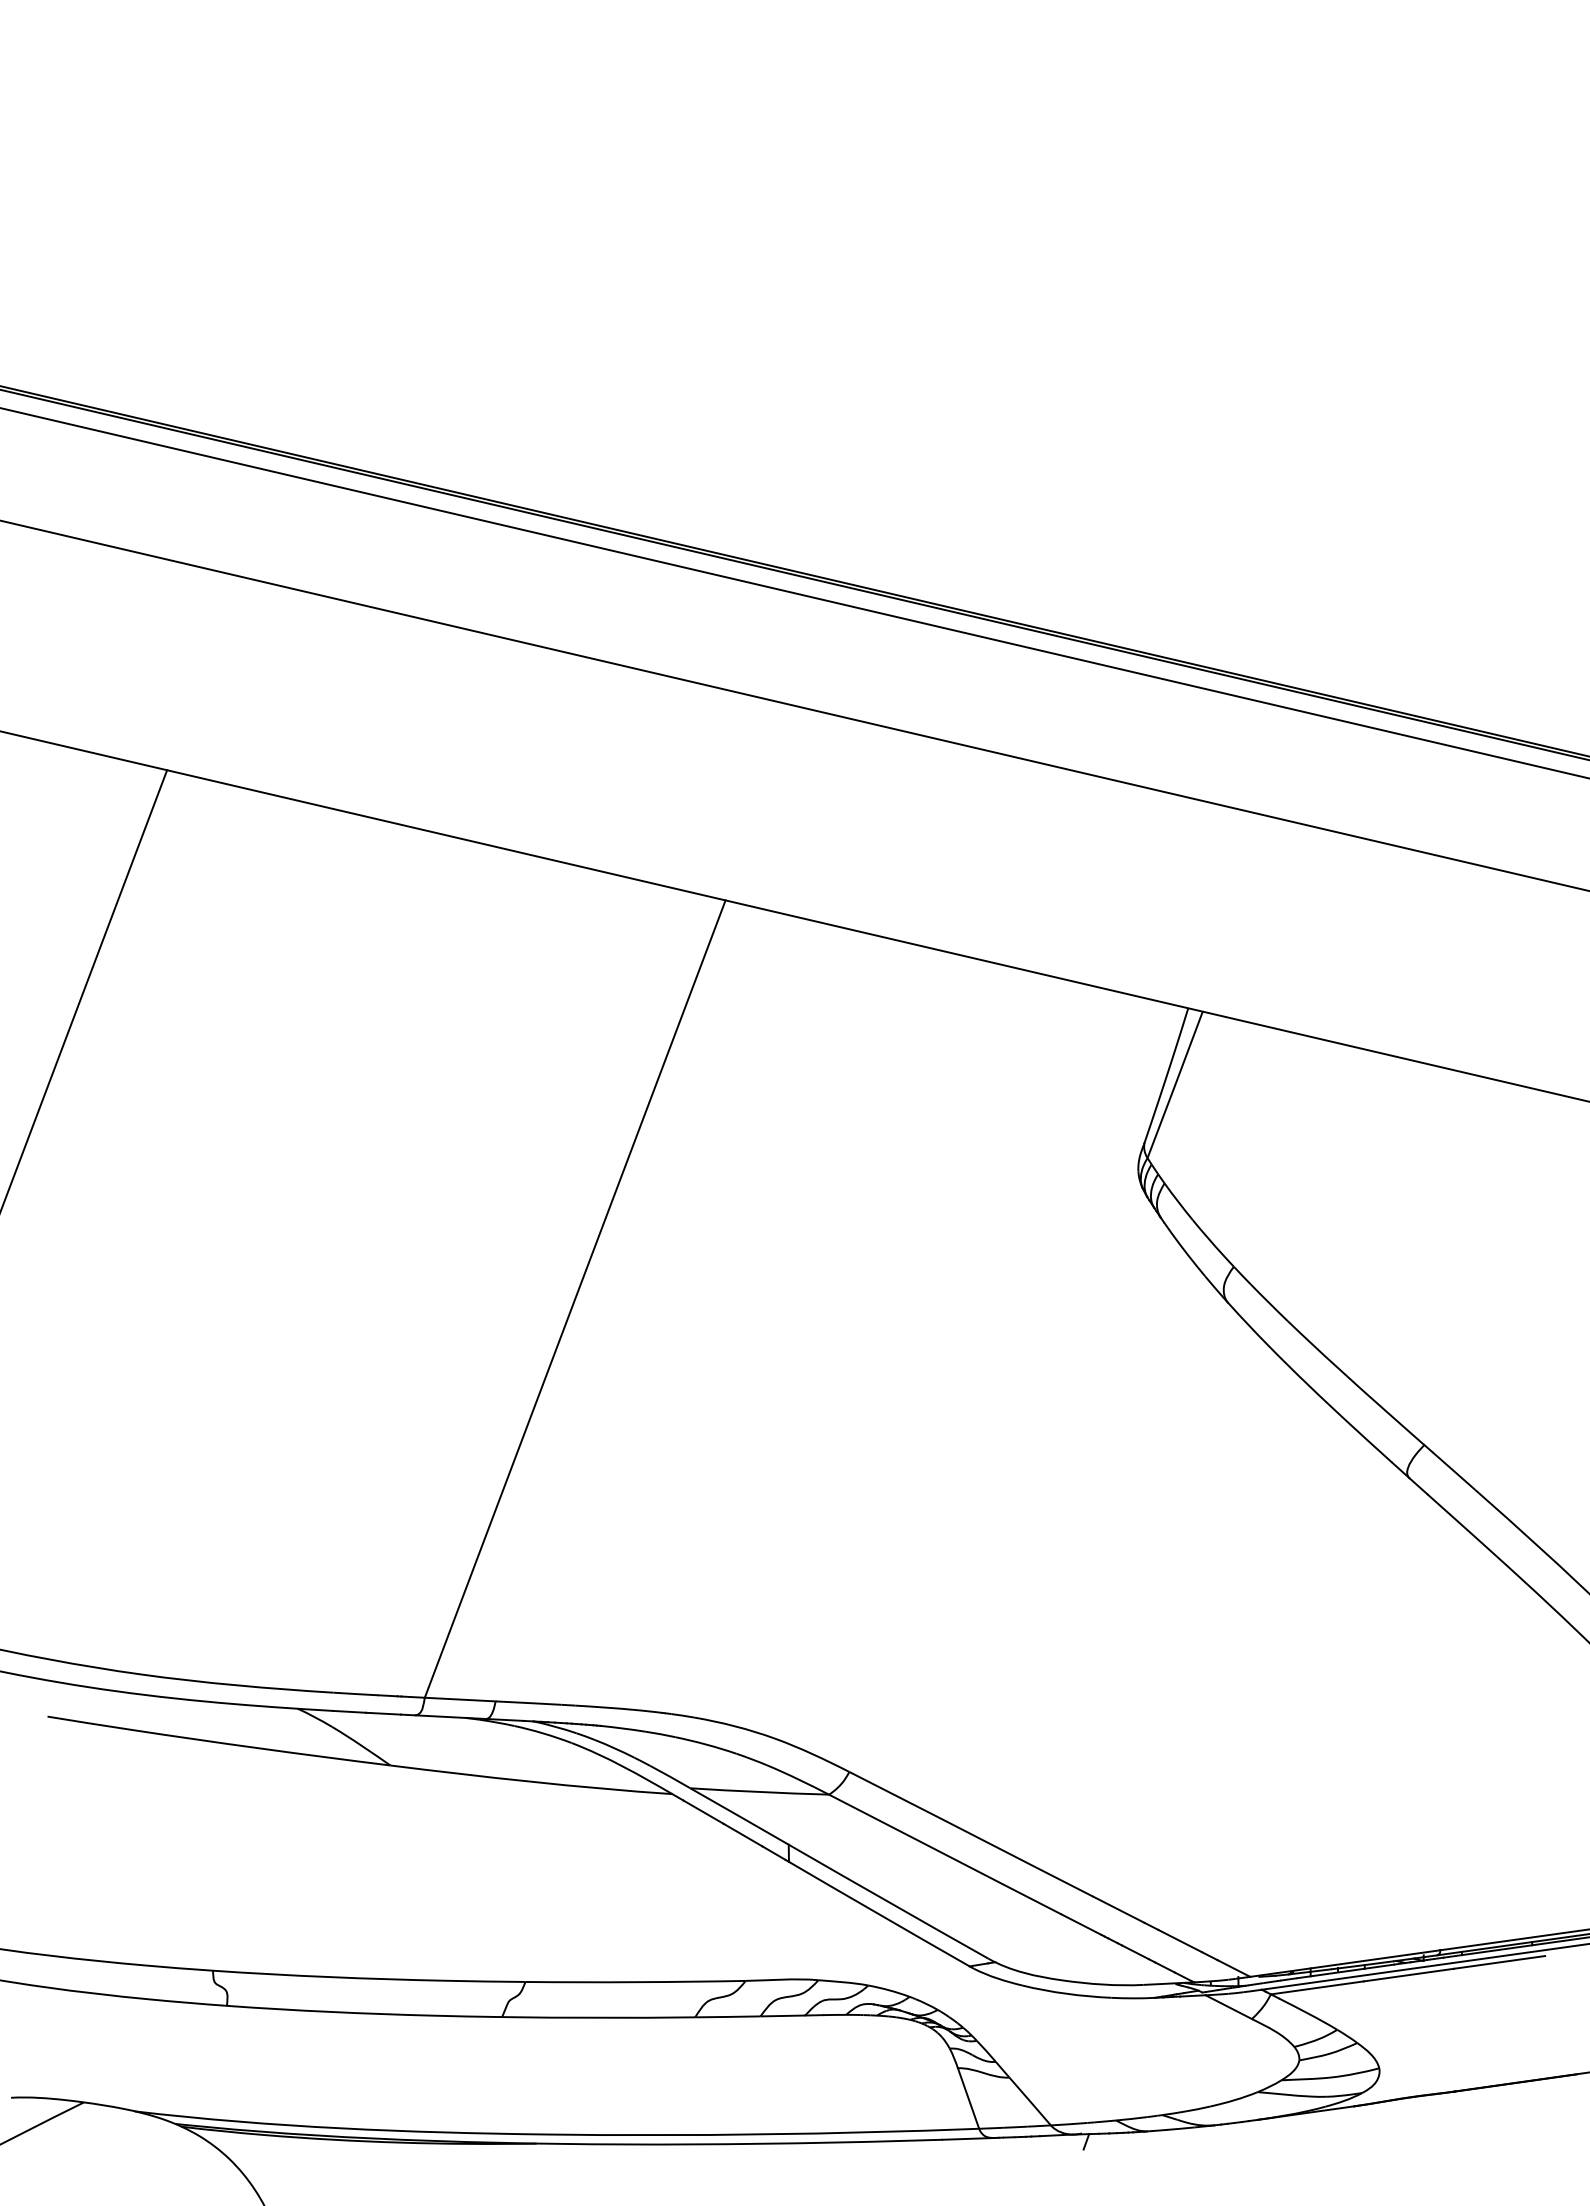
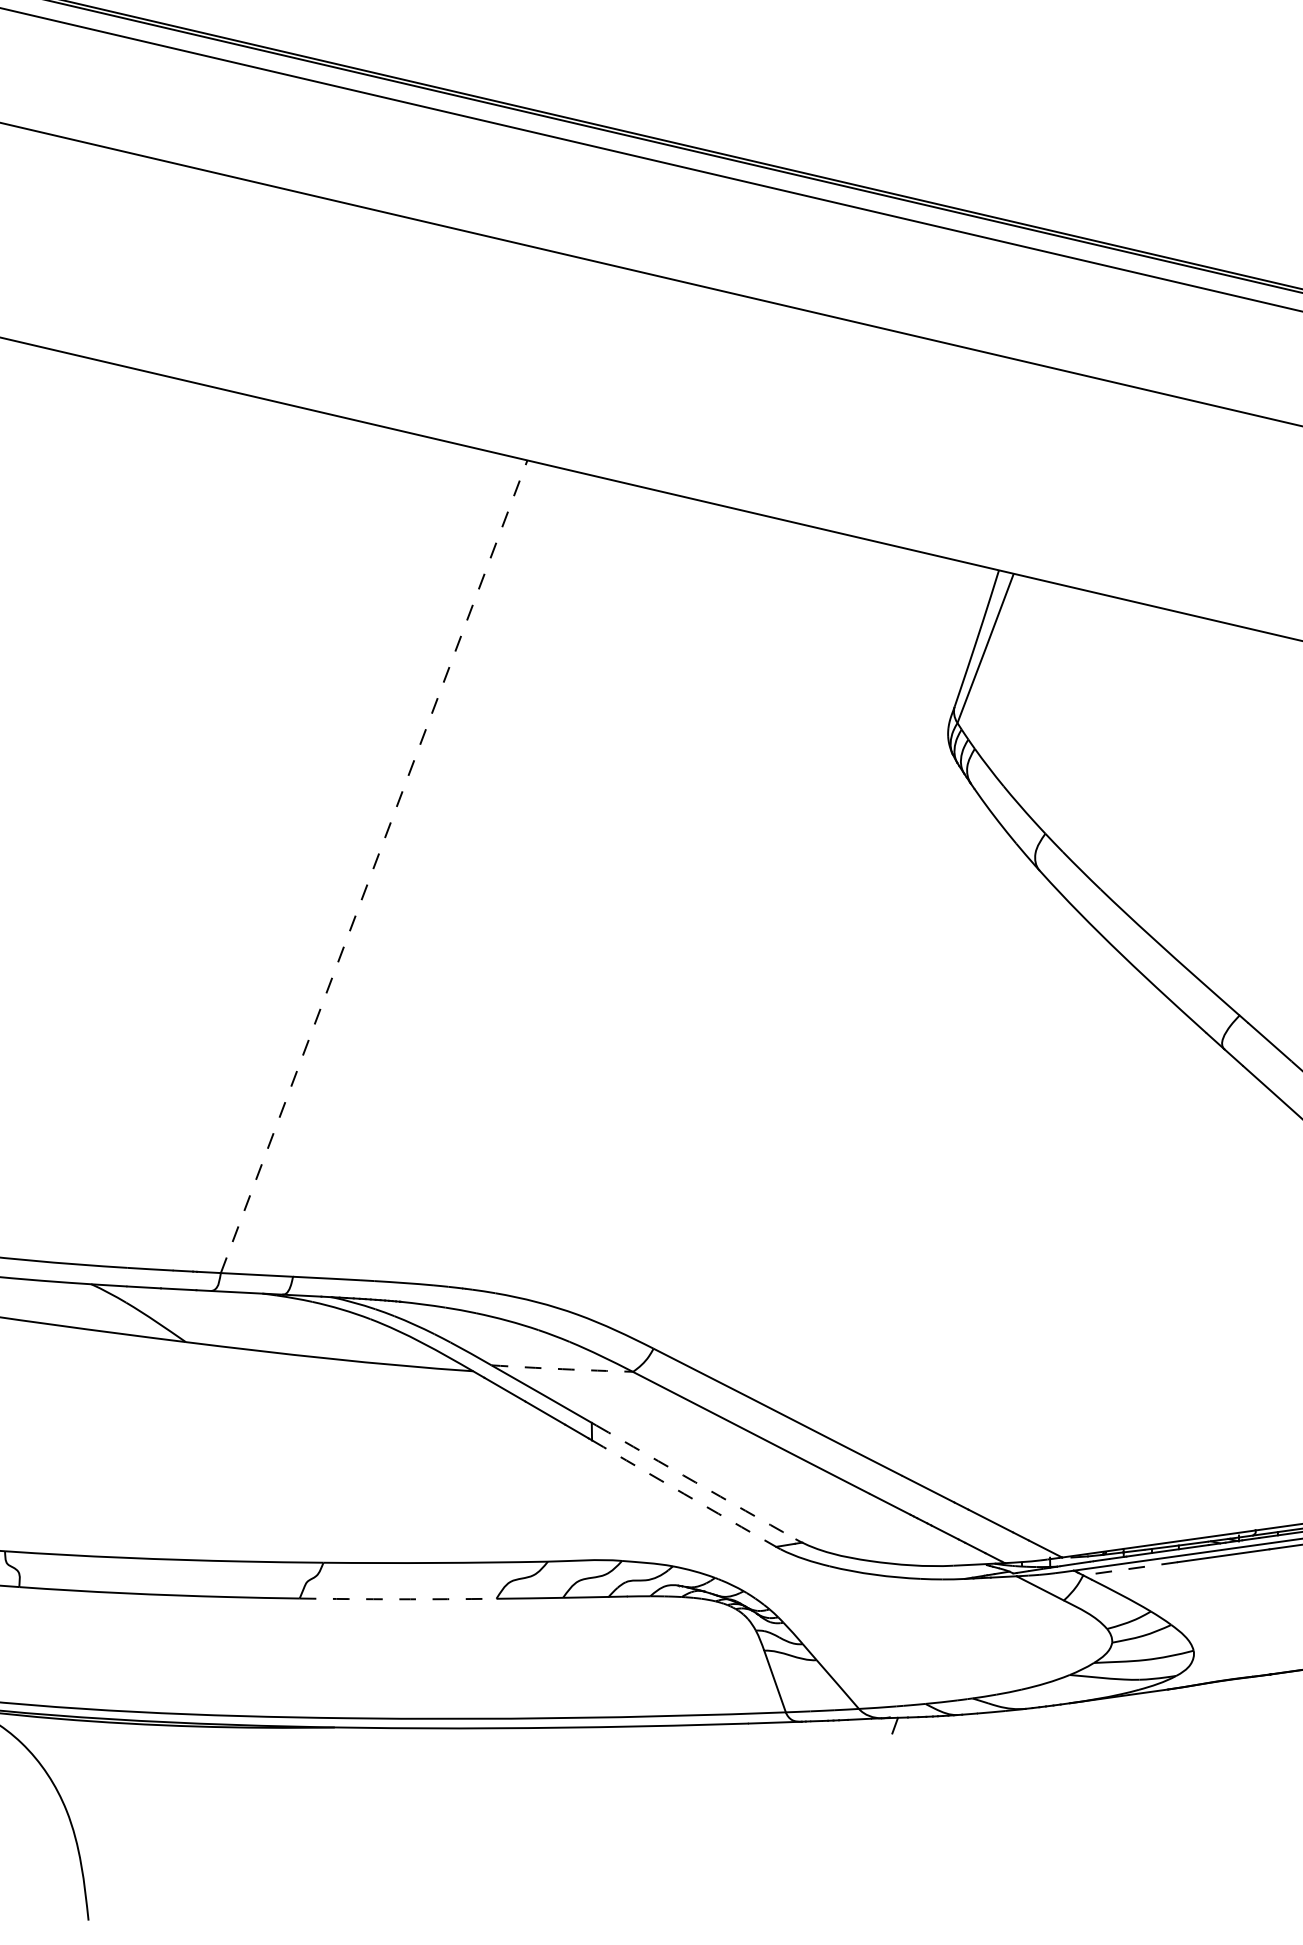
line: (575, 1298) -> (374, 866), solid -> dashed
arc: (759, 1792) -> (561, 1369), solid -> dashed
arc: (890, 1903) -> (695, 1482), solid -> dashed
arc: (879, 1914) -> (684, 1493), solid -> dashed
line: (1317, 1987) -> (1130, 1568), solid -> dashed
arc: (598, 2017) -> (397, 1598), solid -> dashed

